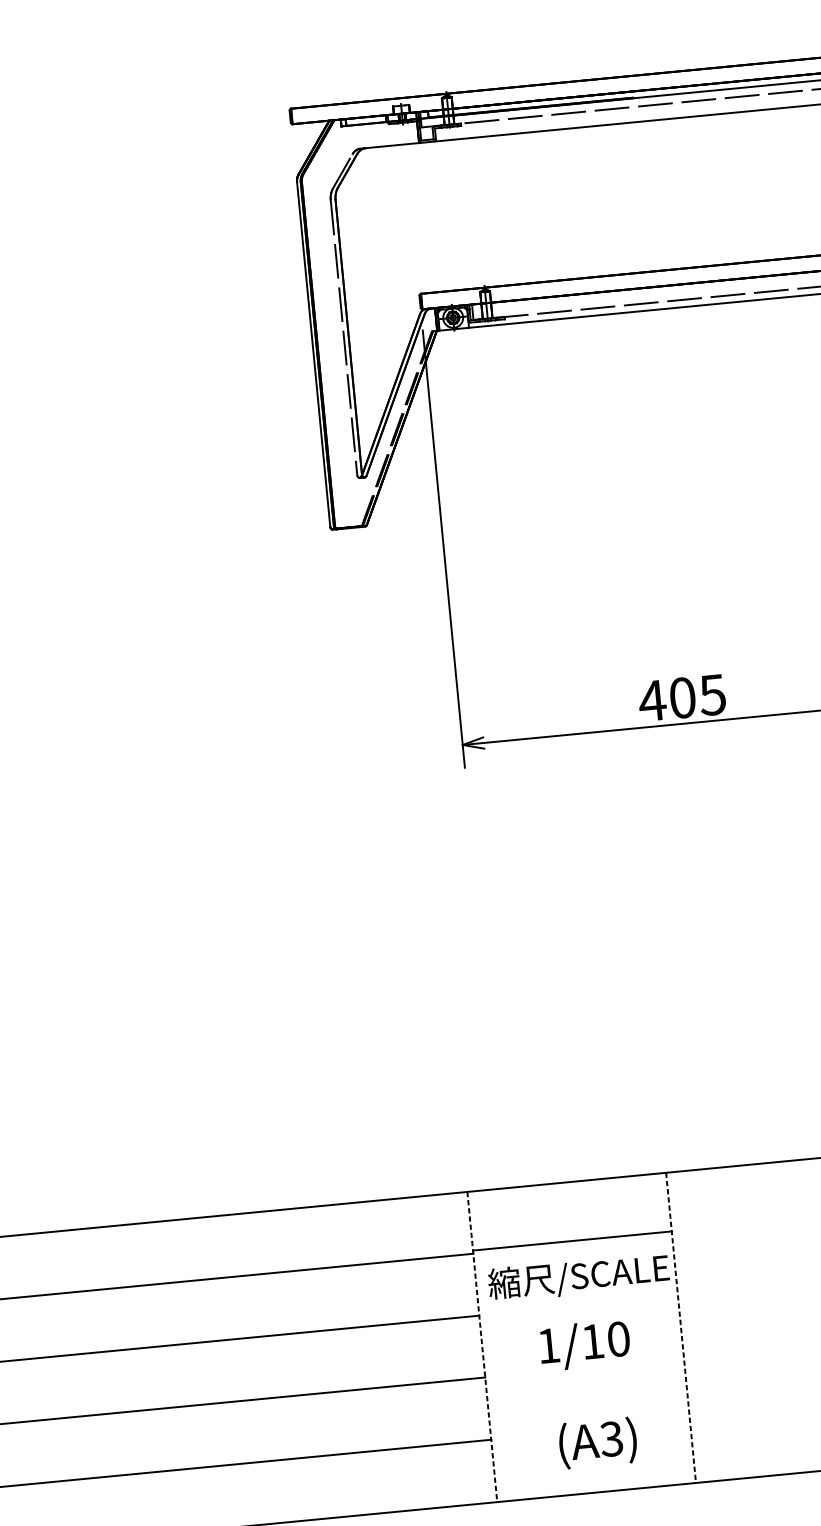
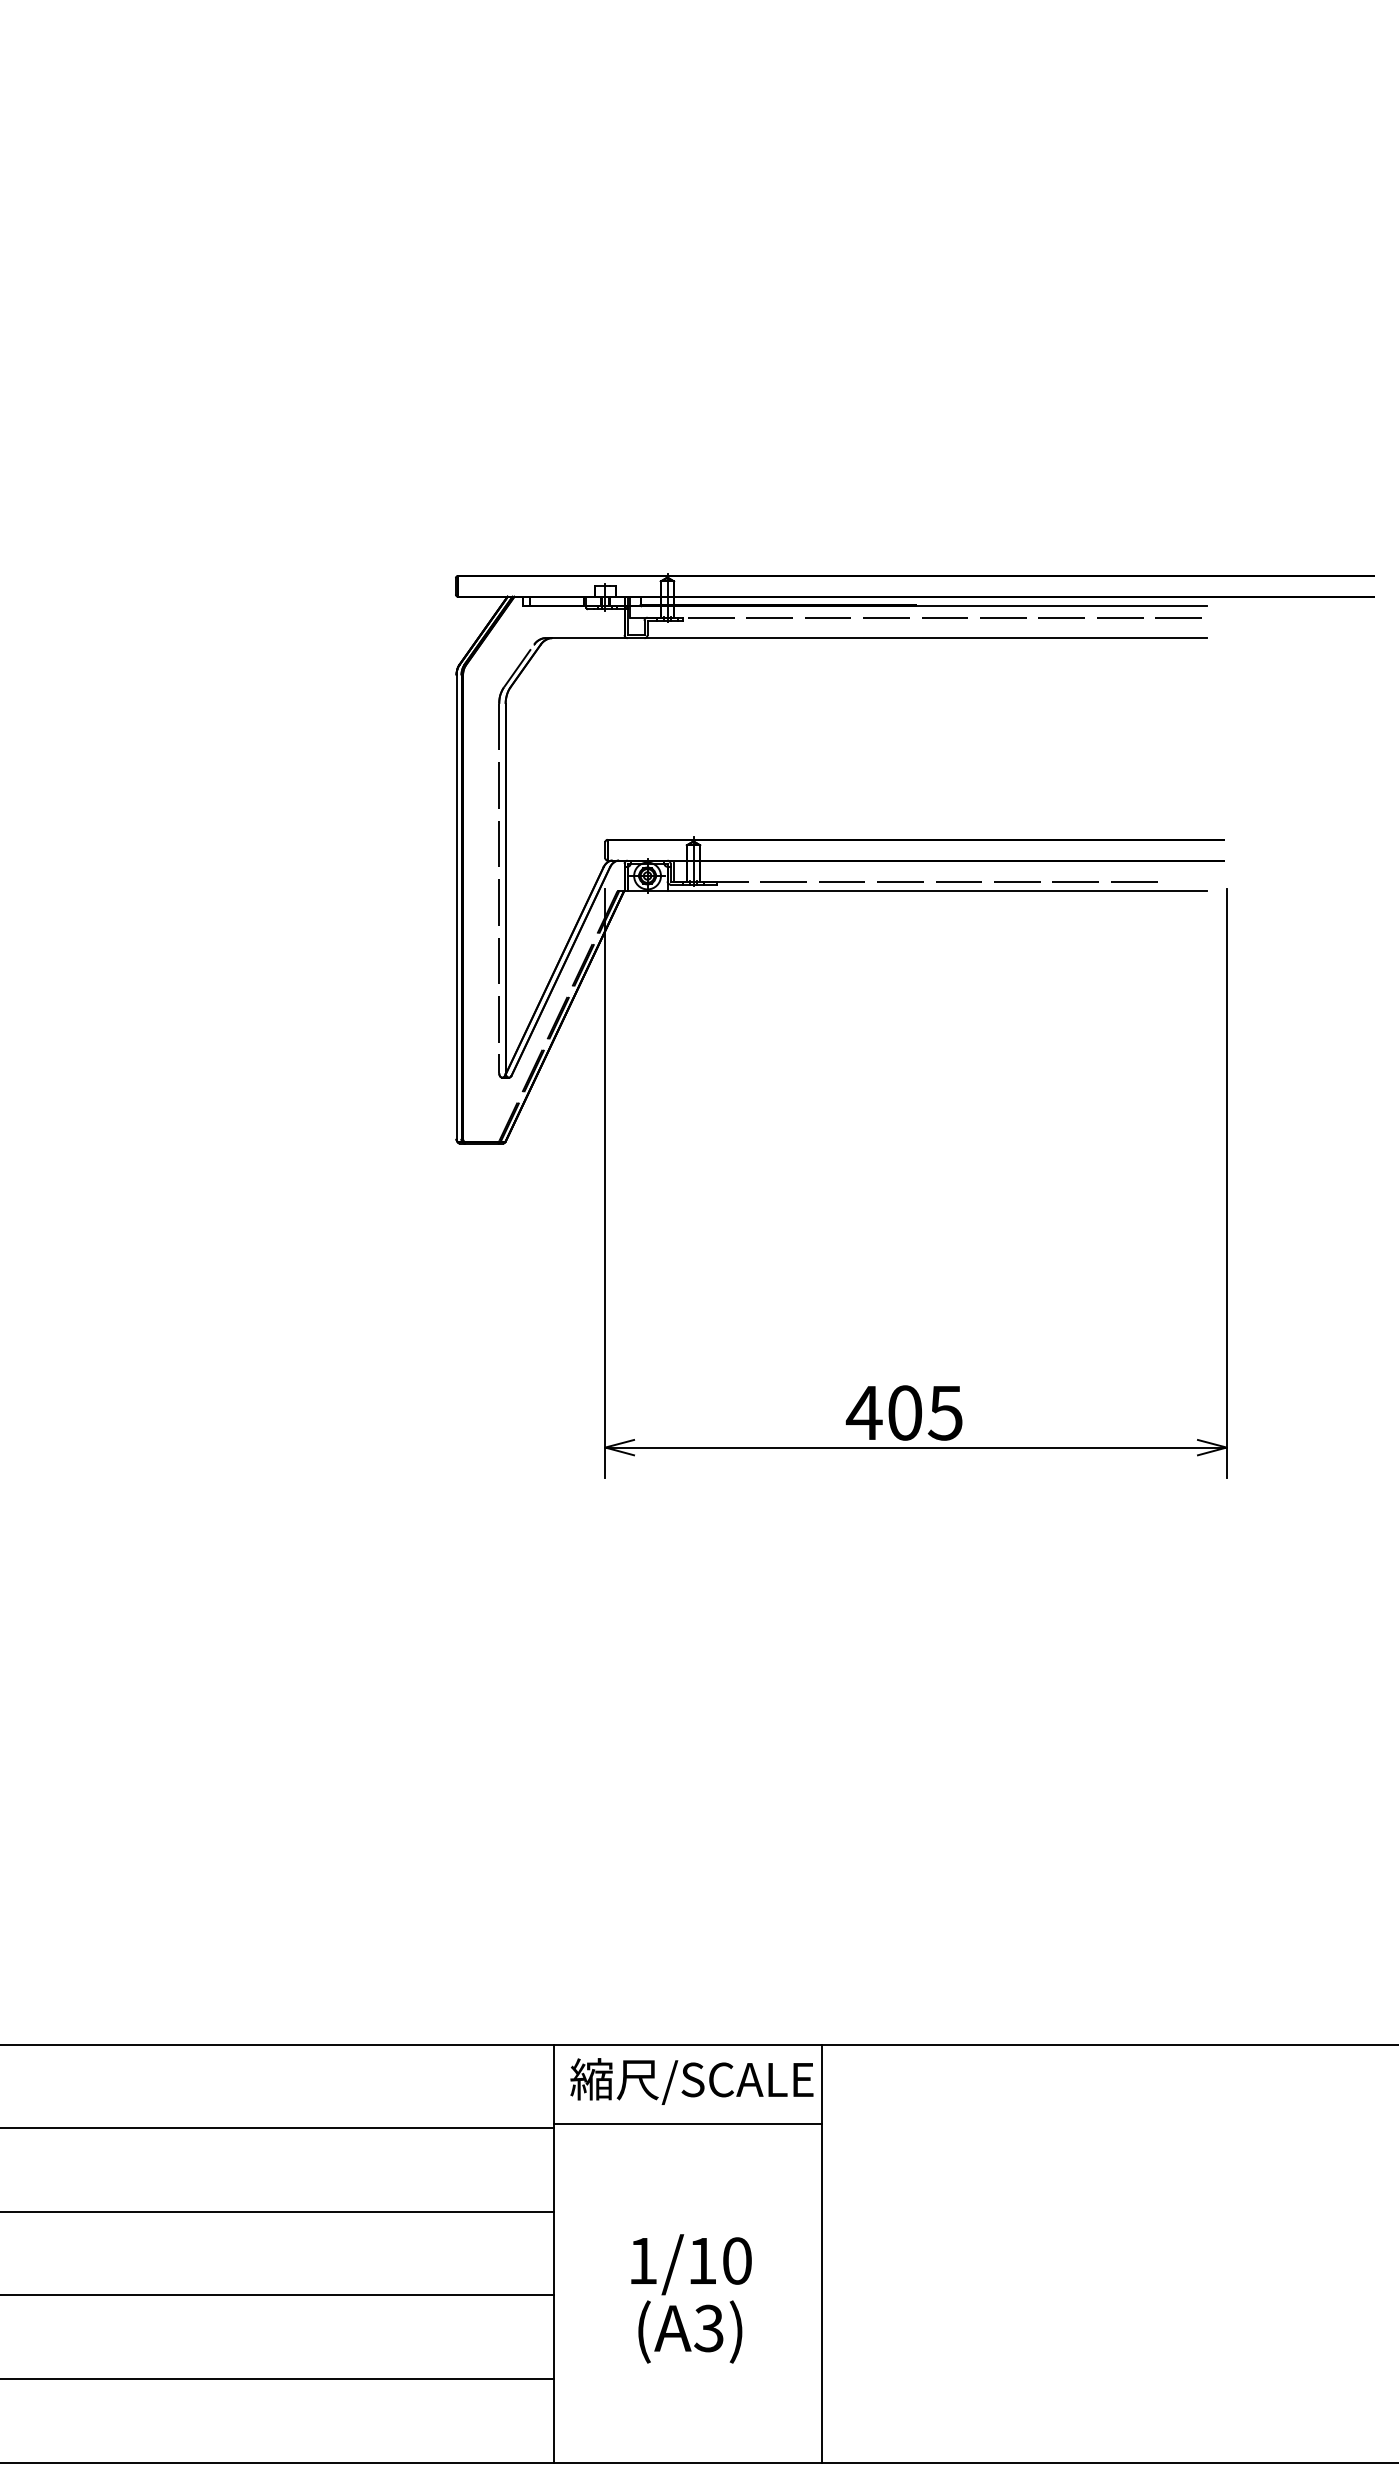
text: (578, 1277) -> (691, 2081), moved
line: (680, 1327) -> (821, 2253), dashed -> solid
line: (482, 1346) -> (554, 2253), dashed -> solid
text: (598, 1442) -> (690, 2331), moved

